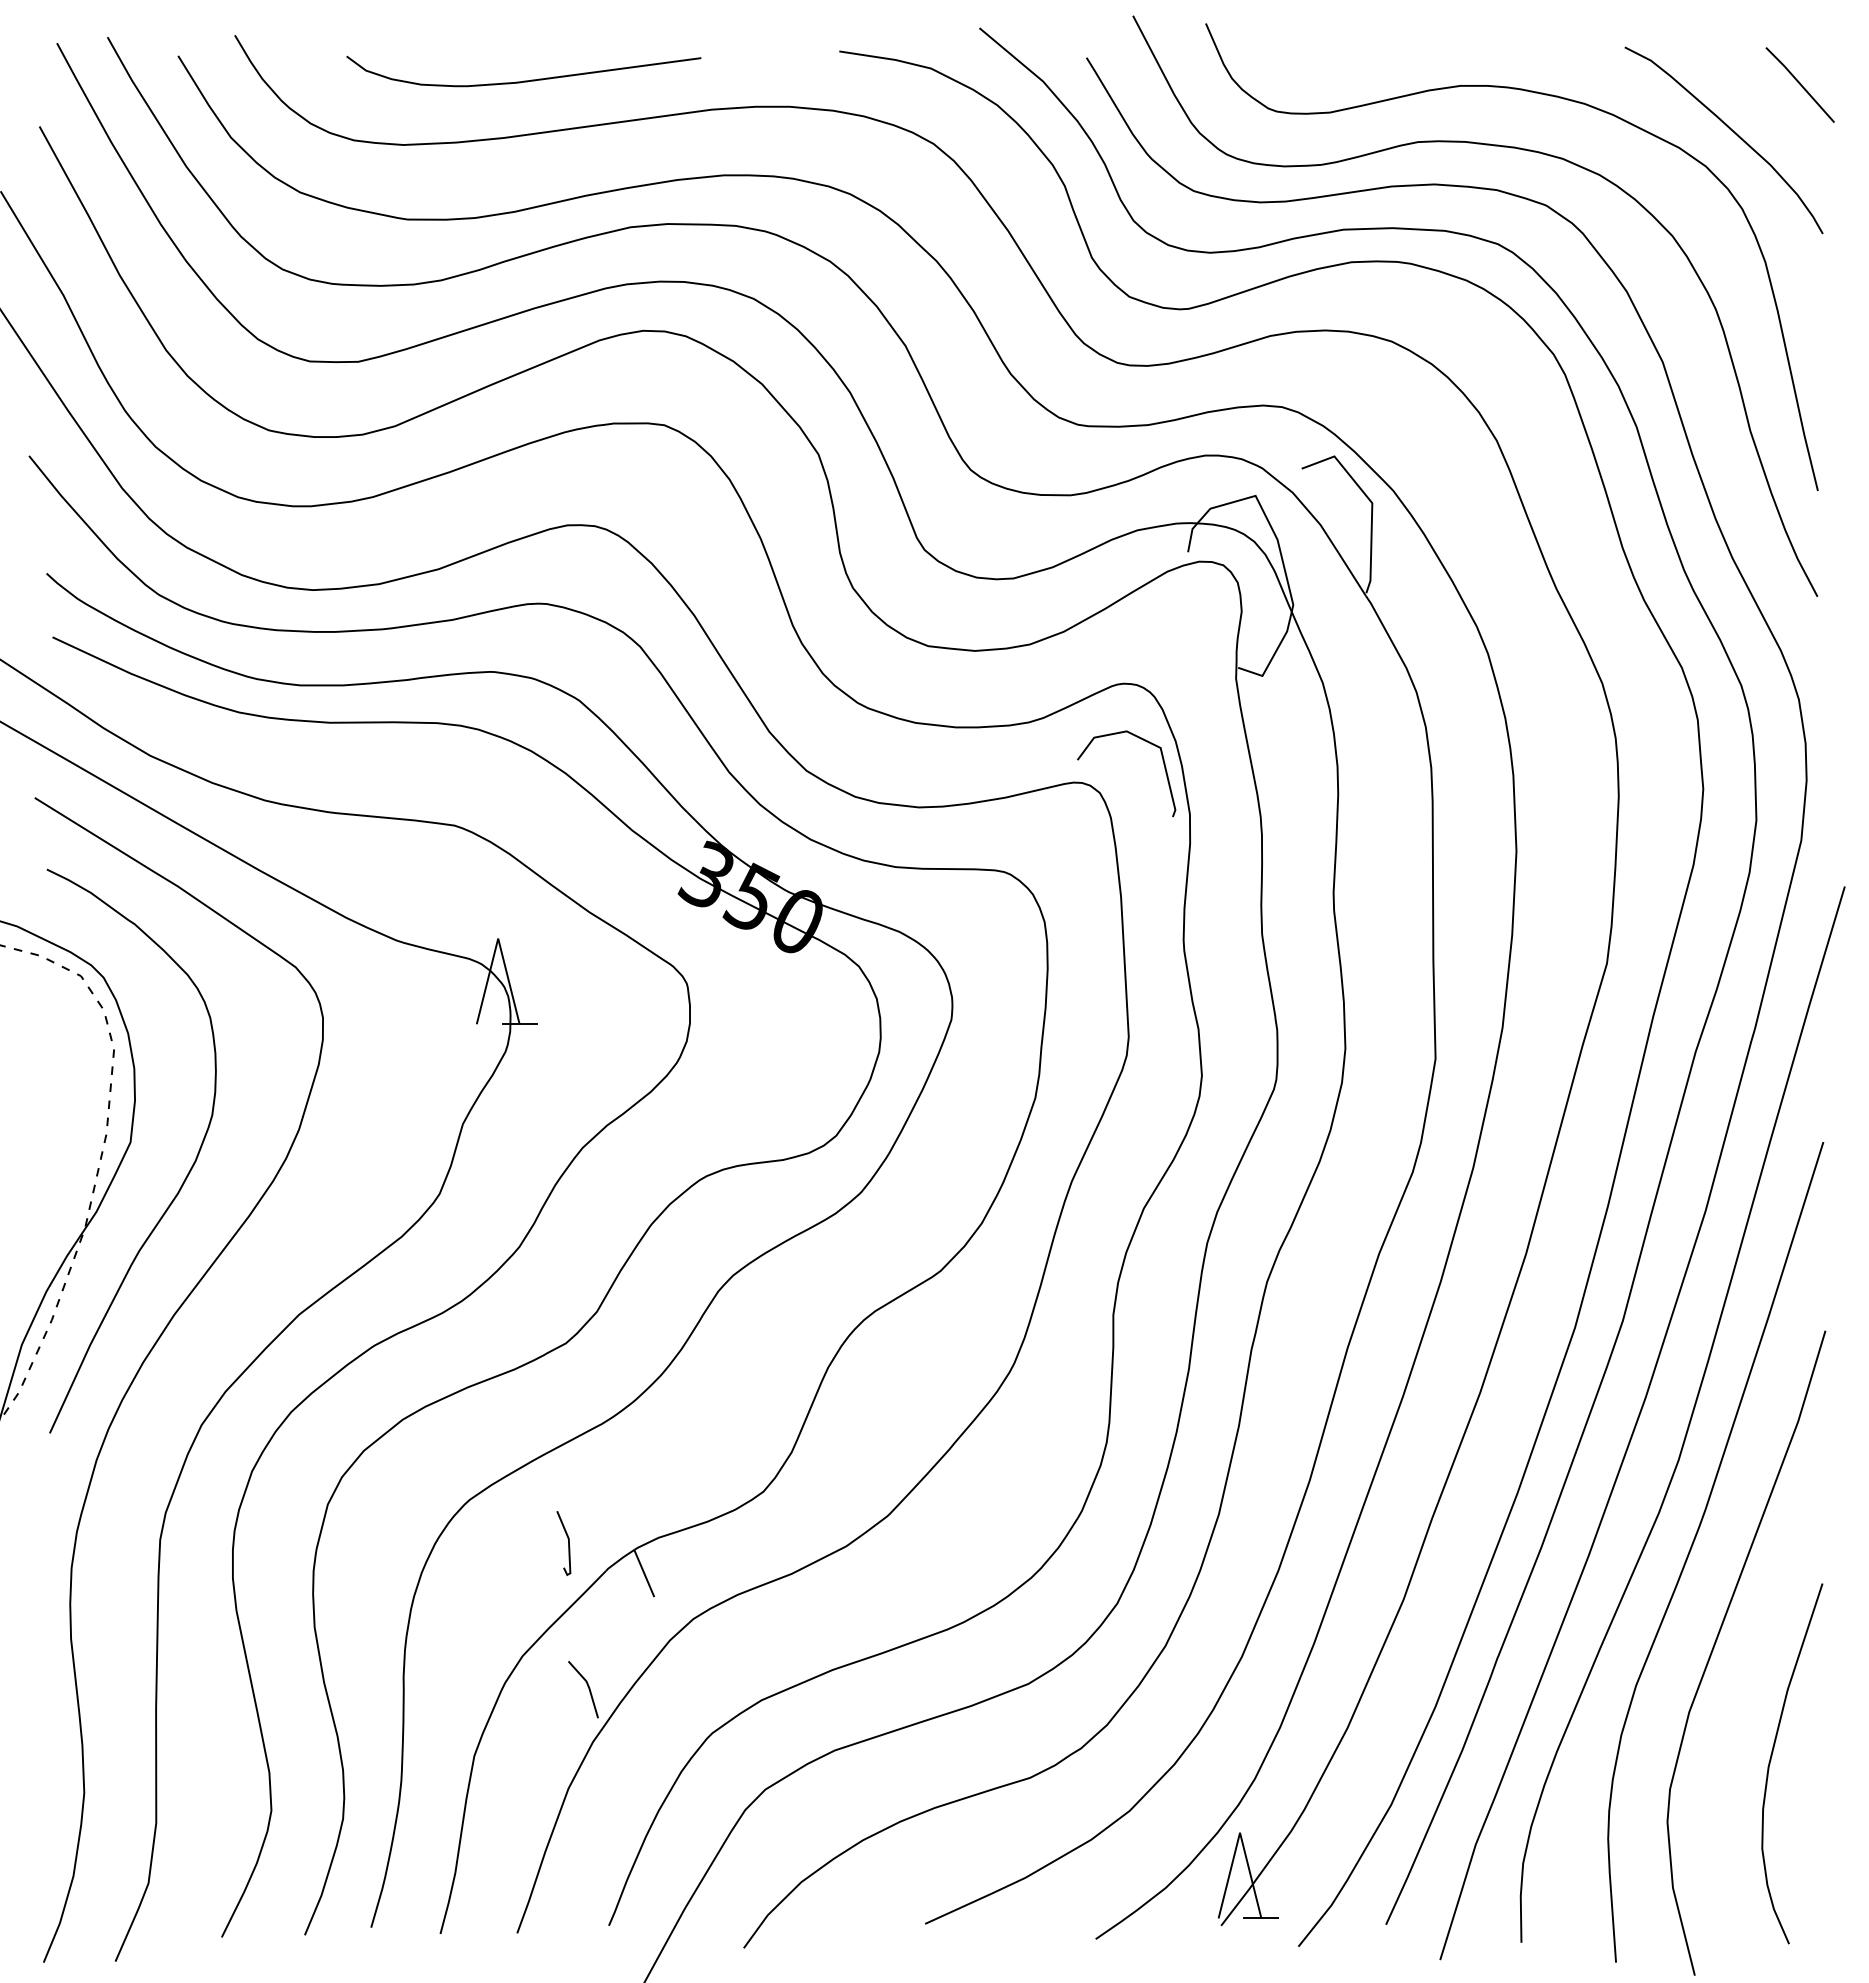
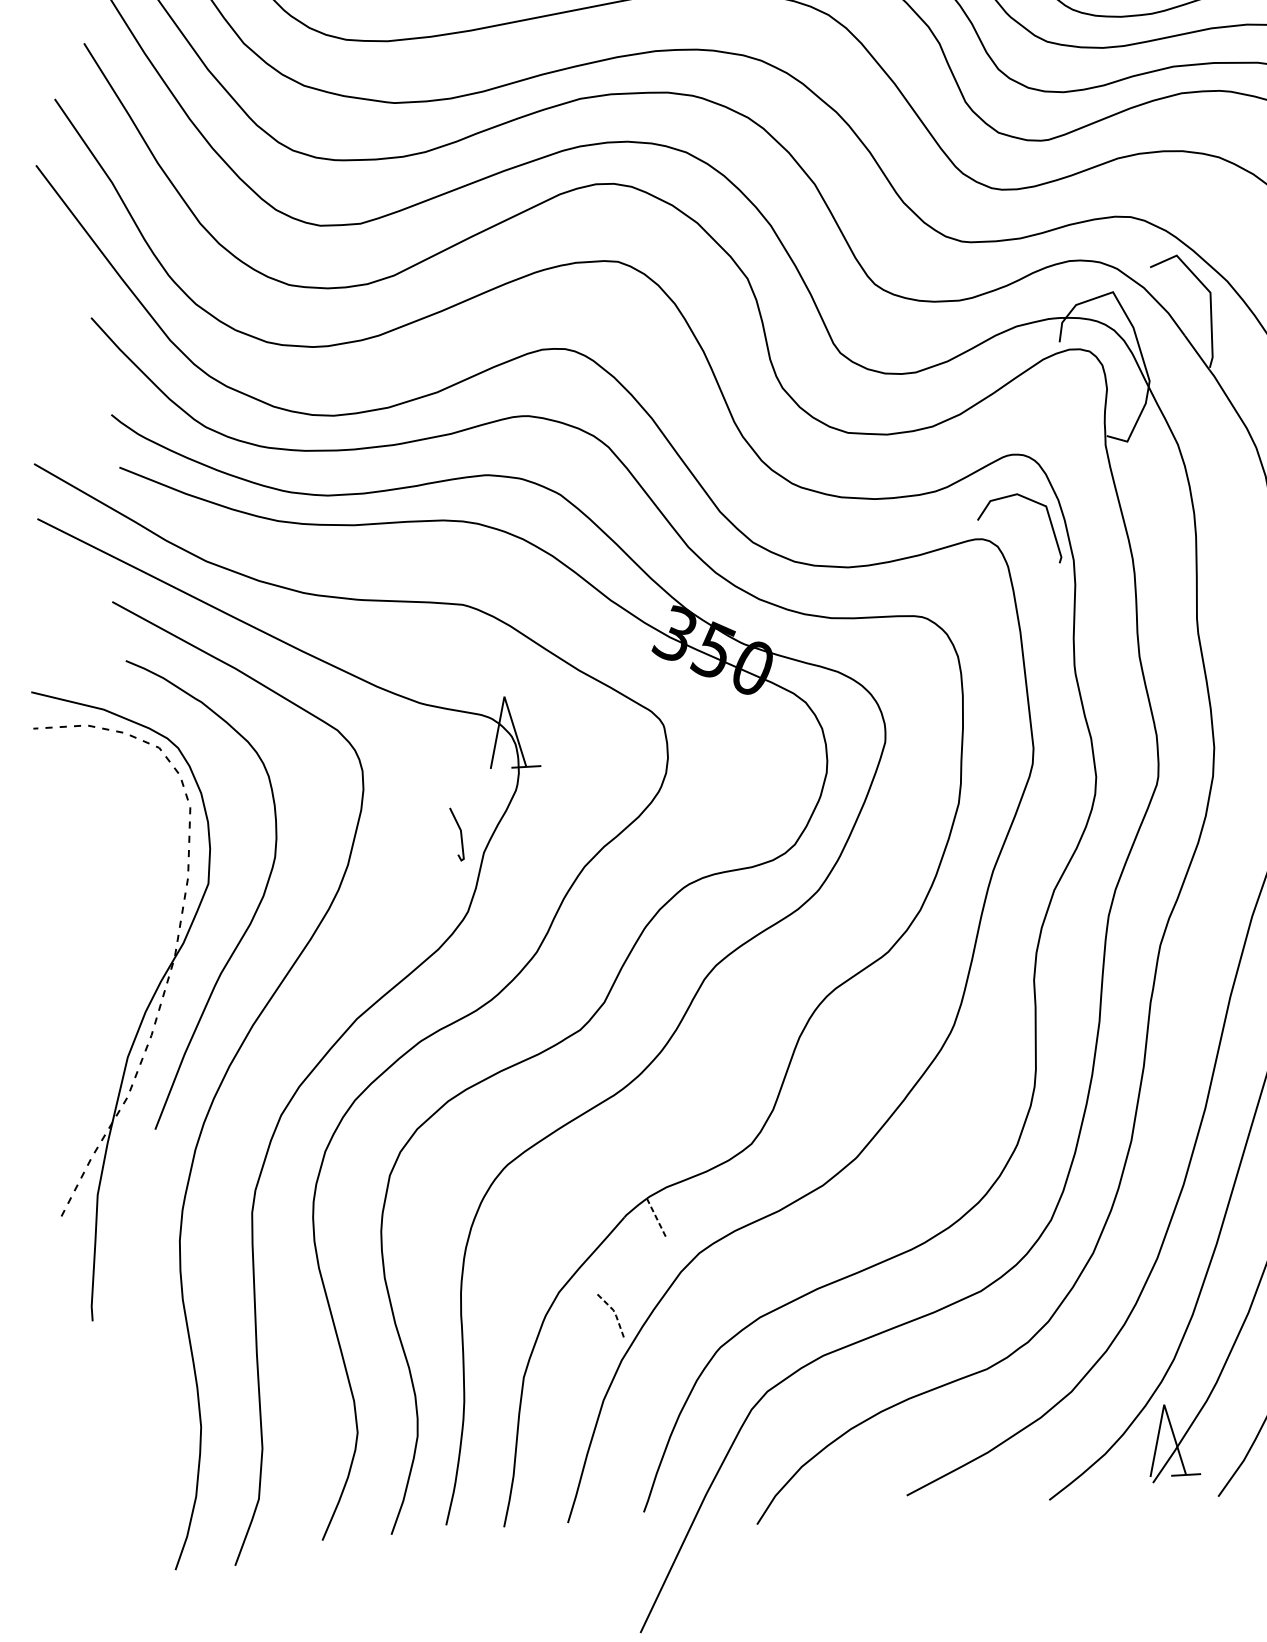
line: (568, 1543) -> (460, 834), moved
line: (644, 1573) -> (656, 1217), solid -> dashed
line: (589, 1687) -> (616, 1315), solid -> dashed

